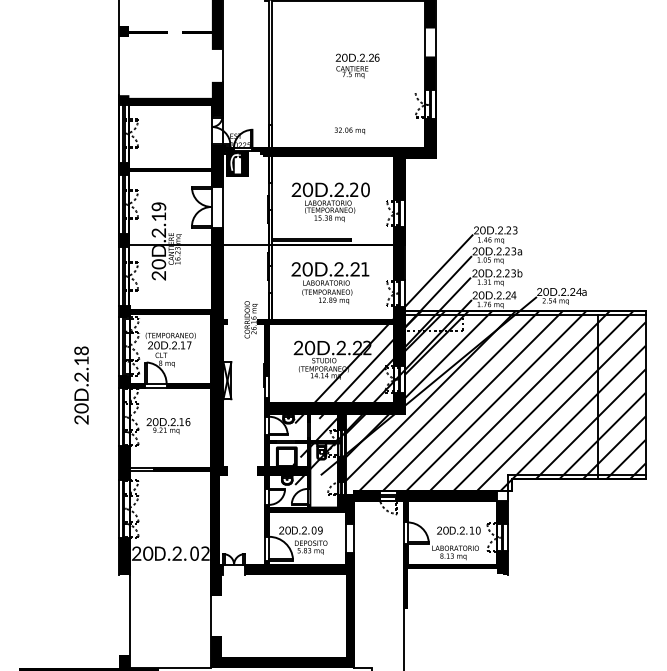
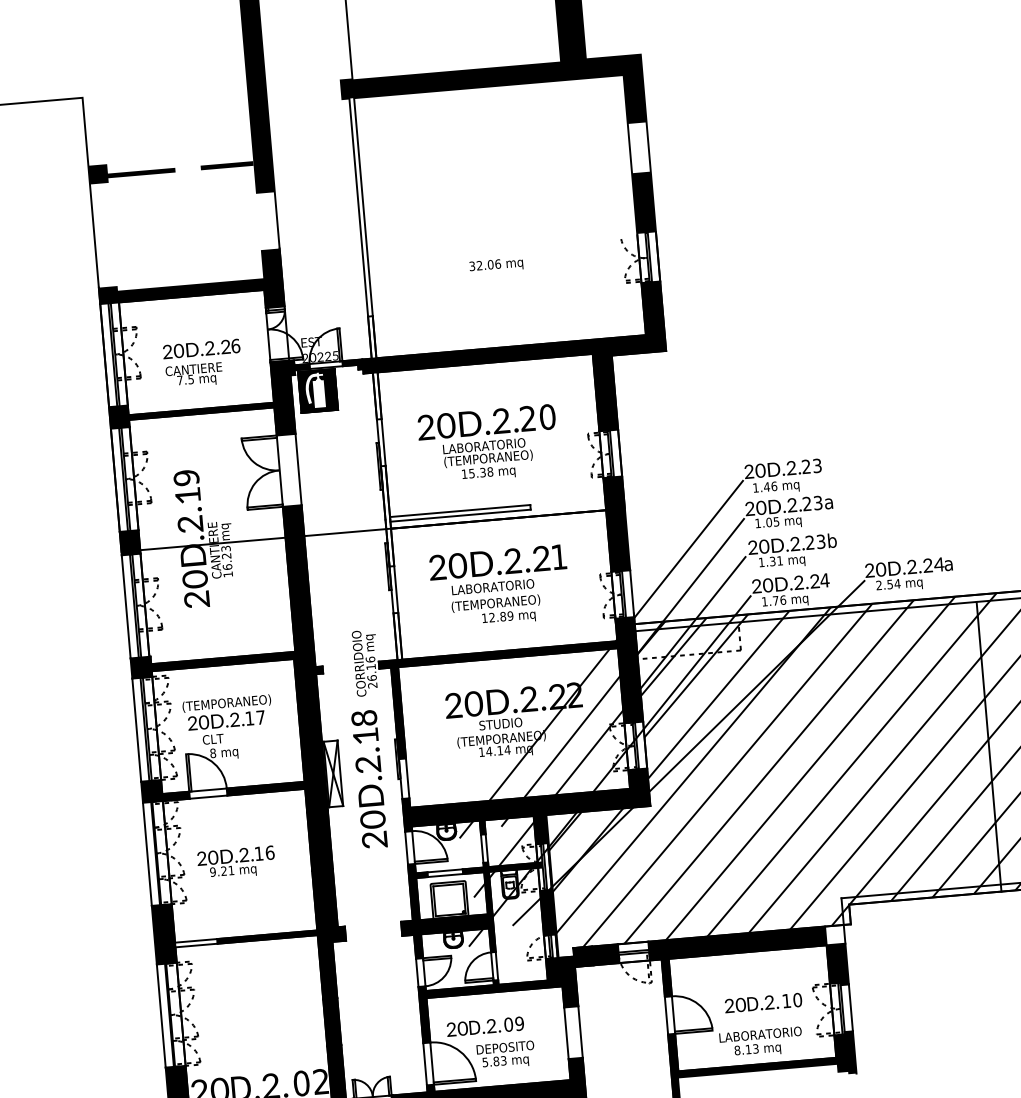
text: (357, 65) -> (202, 362), moved
text: (349, 130) -> (495, 264), moved
text: (81, 385) -> (369, 779), moved

